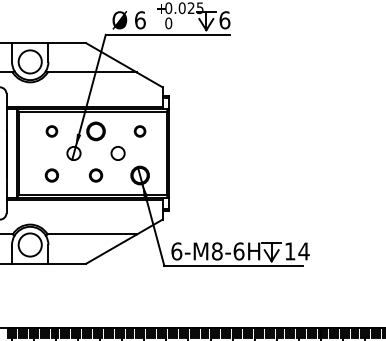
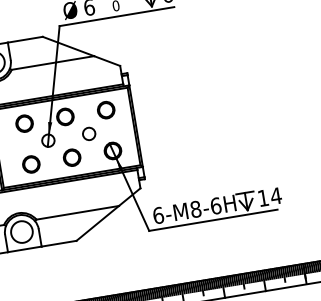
part: (51, 131) -> (24, 123), size x1.67
part: (139, 131) -> (105, 110), size x1.67
part: (51, 175) -> (30, 164), size x1.43
part: (95, 175) -> (71, 157), size x1.43

